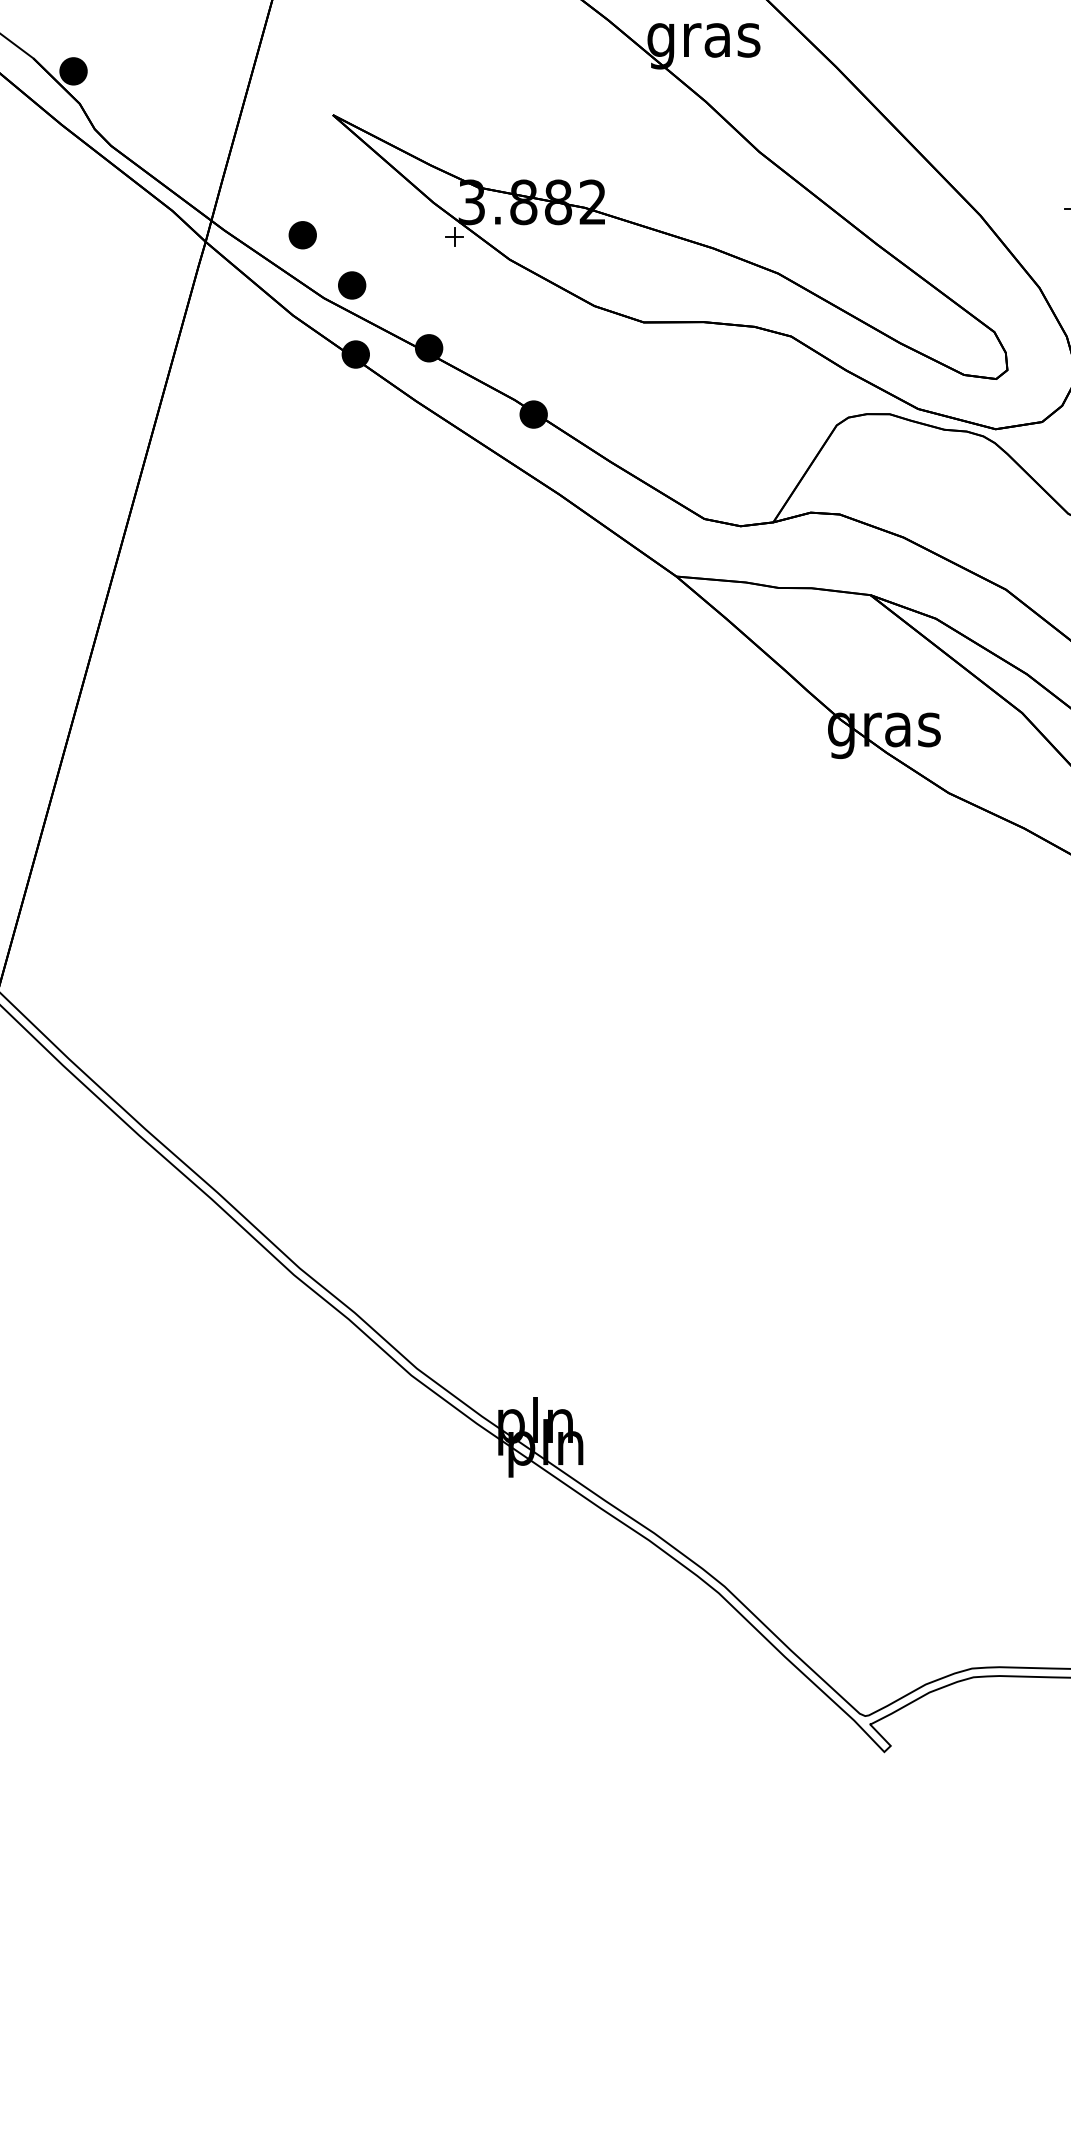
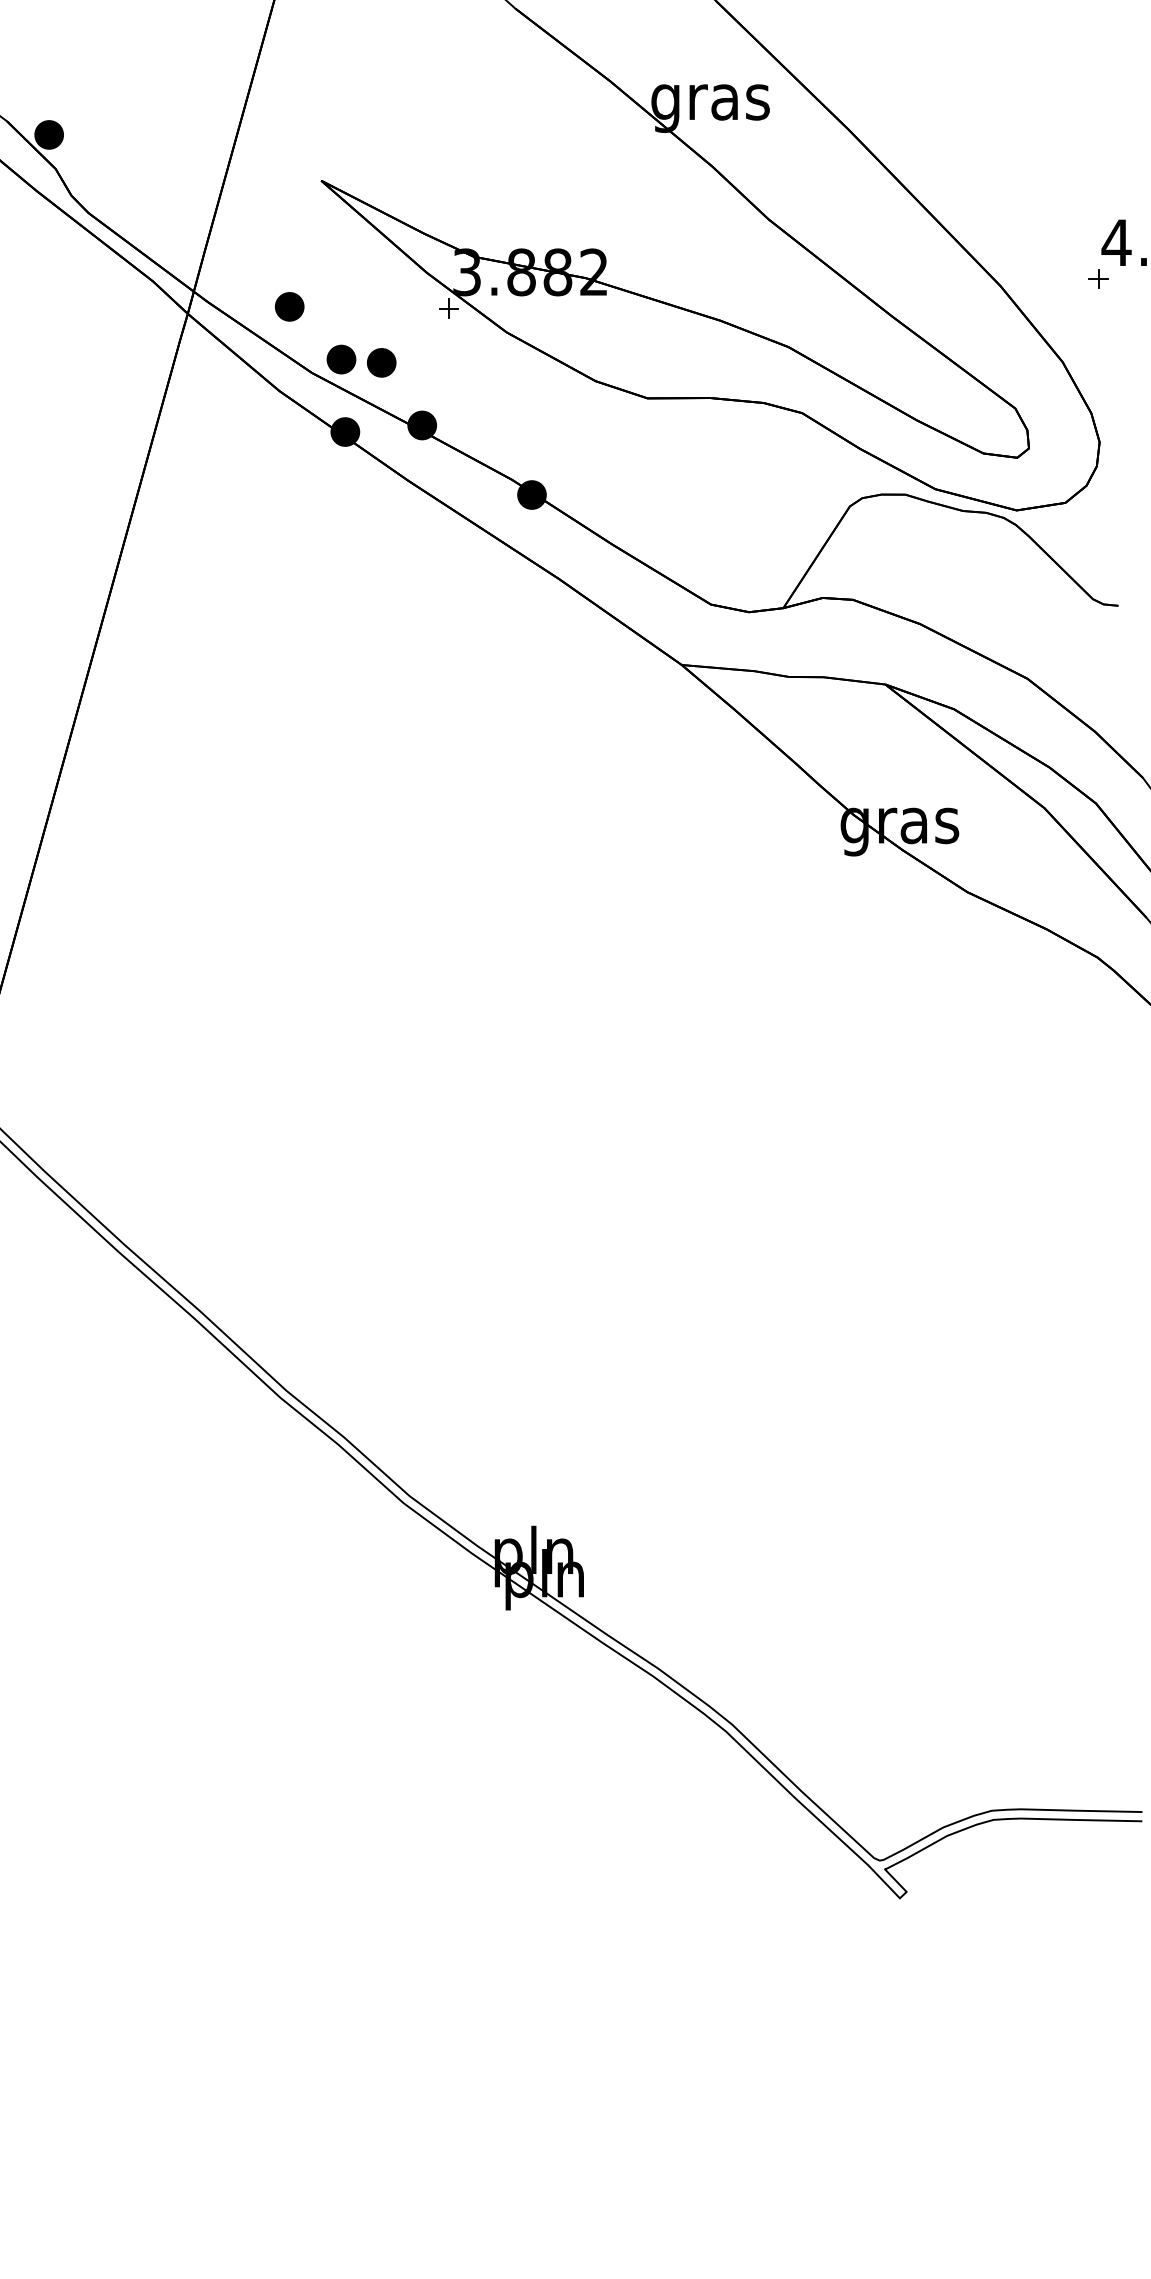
part: (390, 288) -> (381, 362), added

